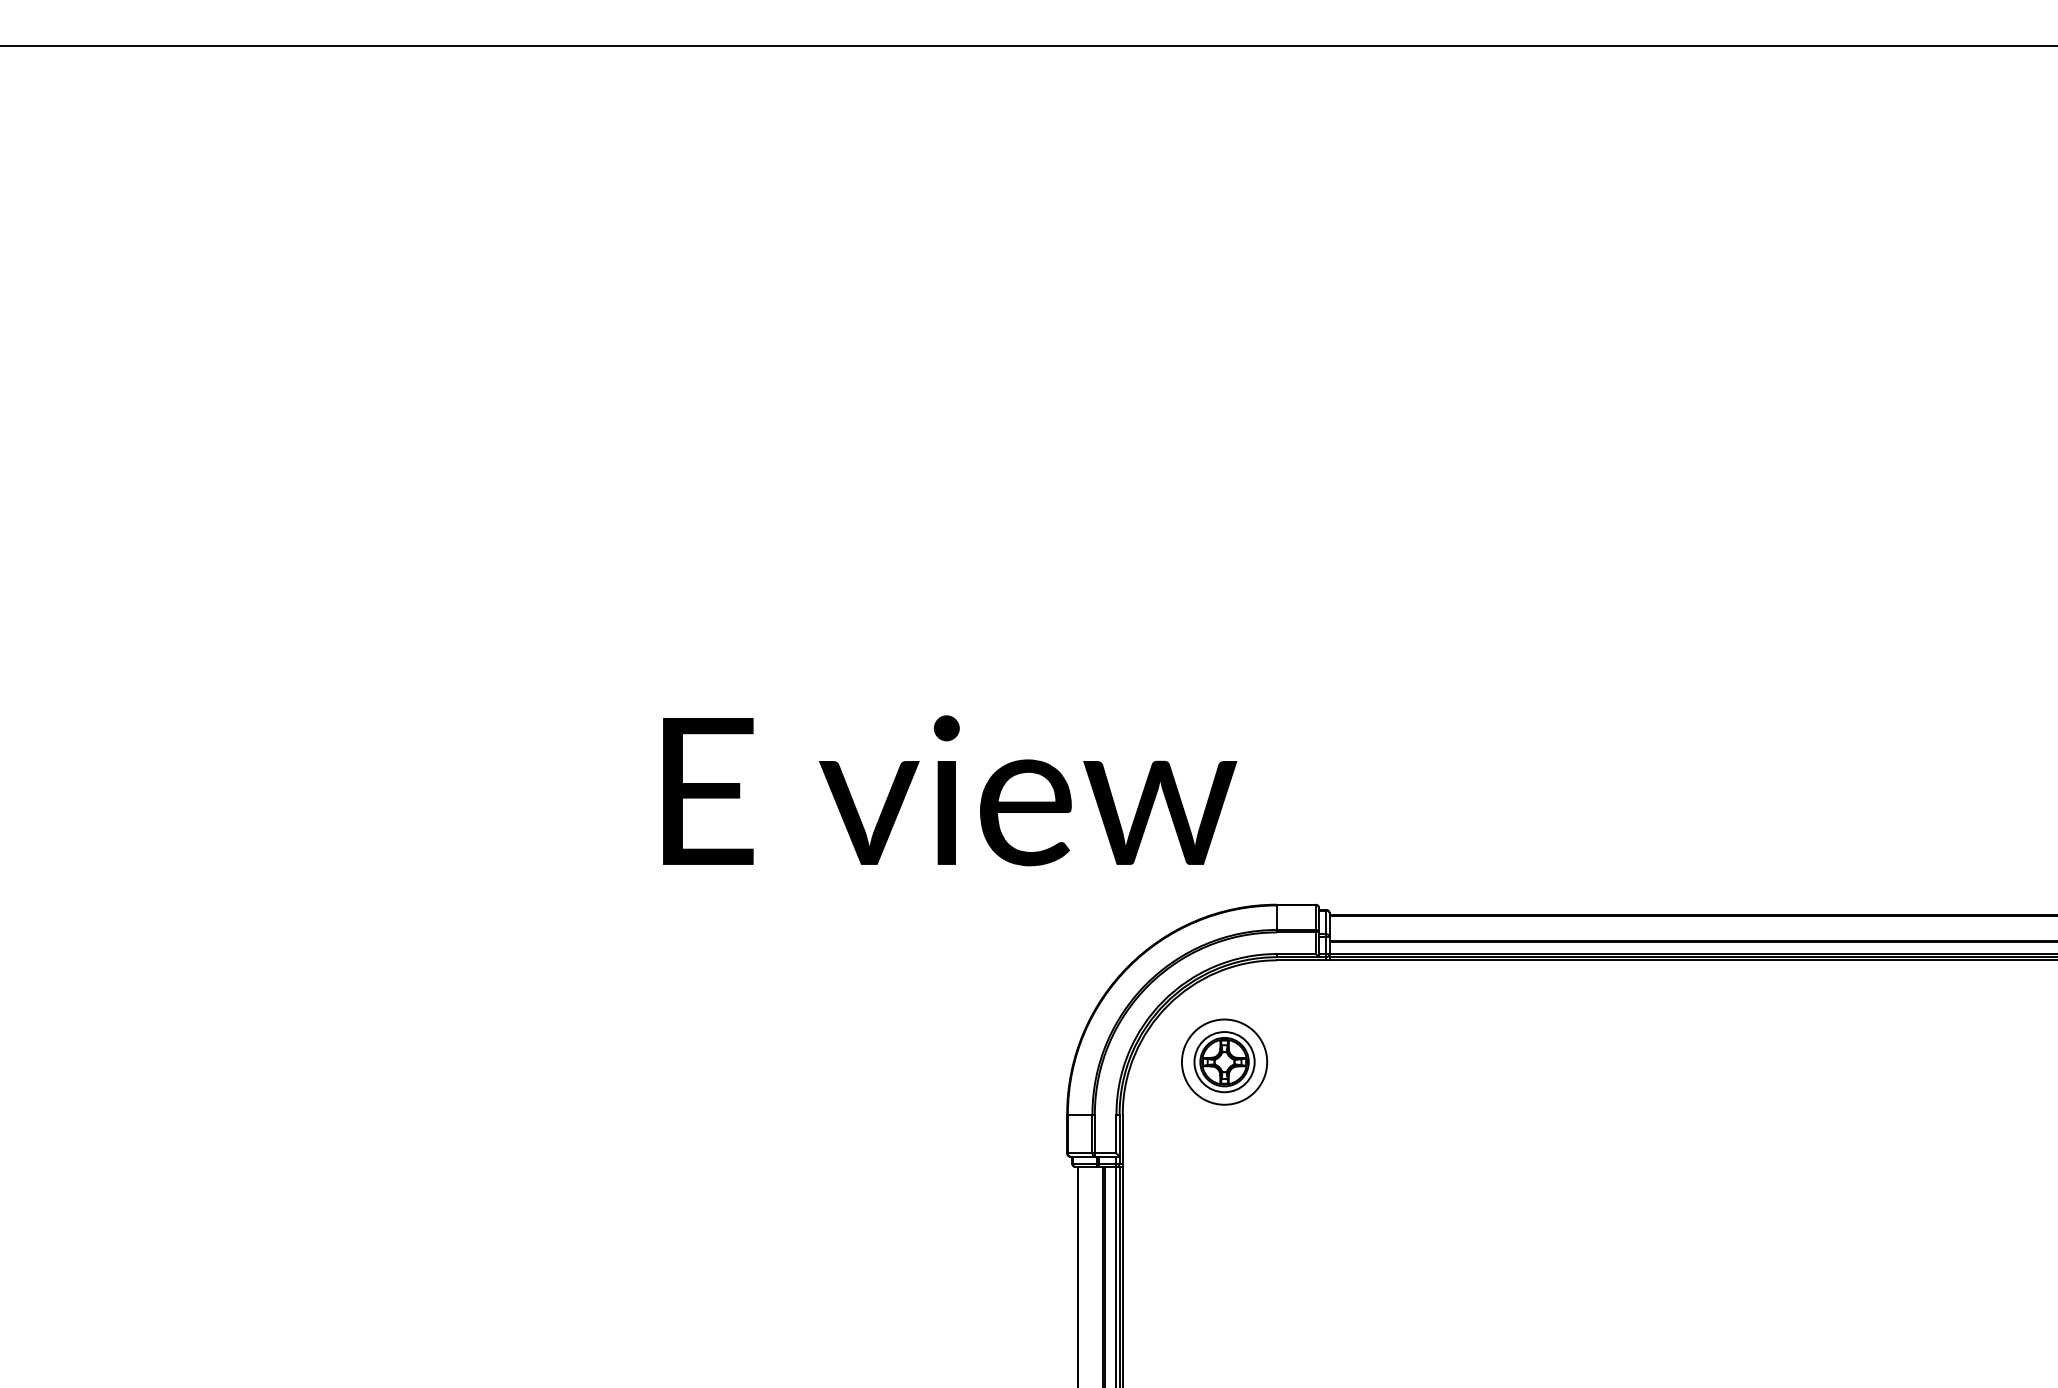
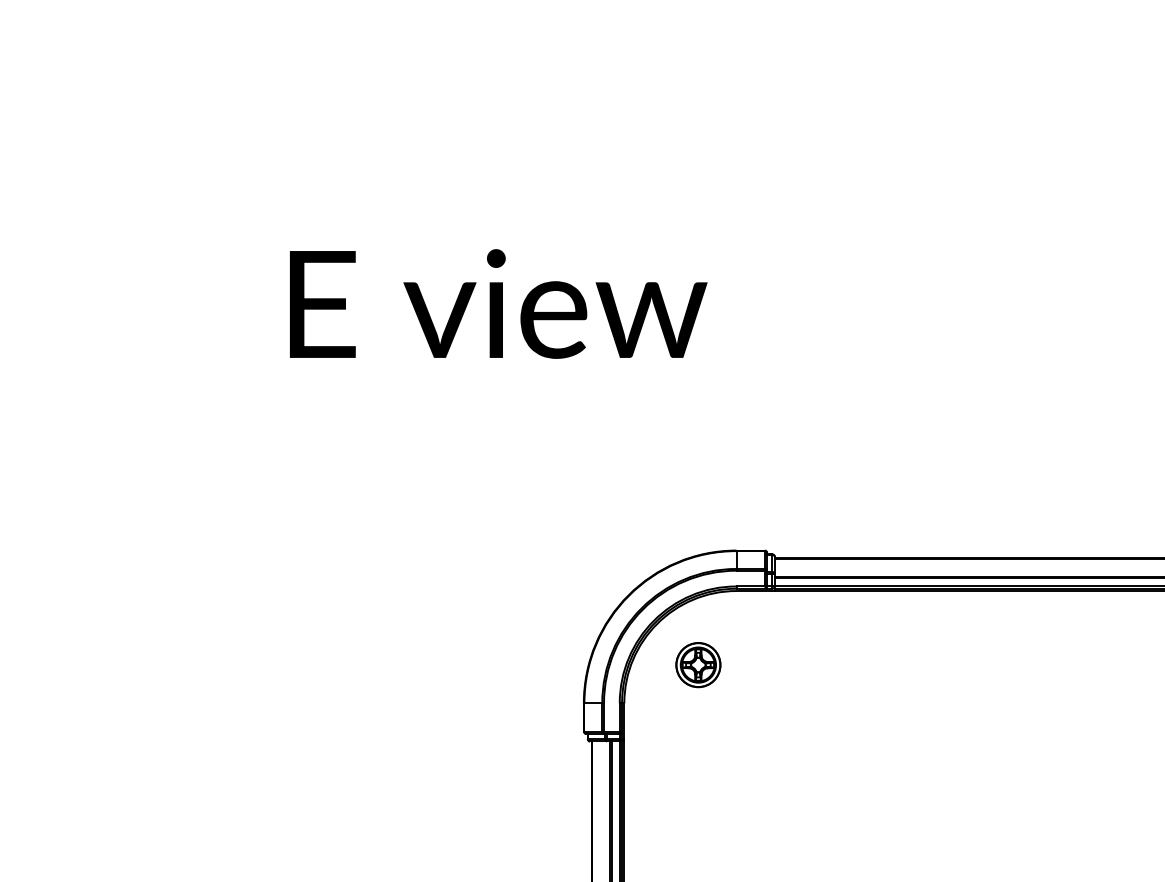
text: (950, 790) -> (499, 303), moved
circle: (1224, 1061) -> (698, 664), size x0.71

